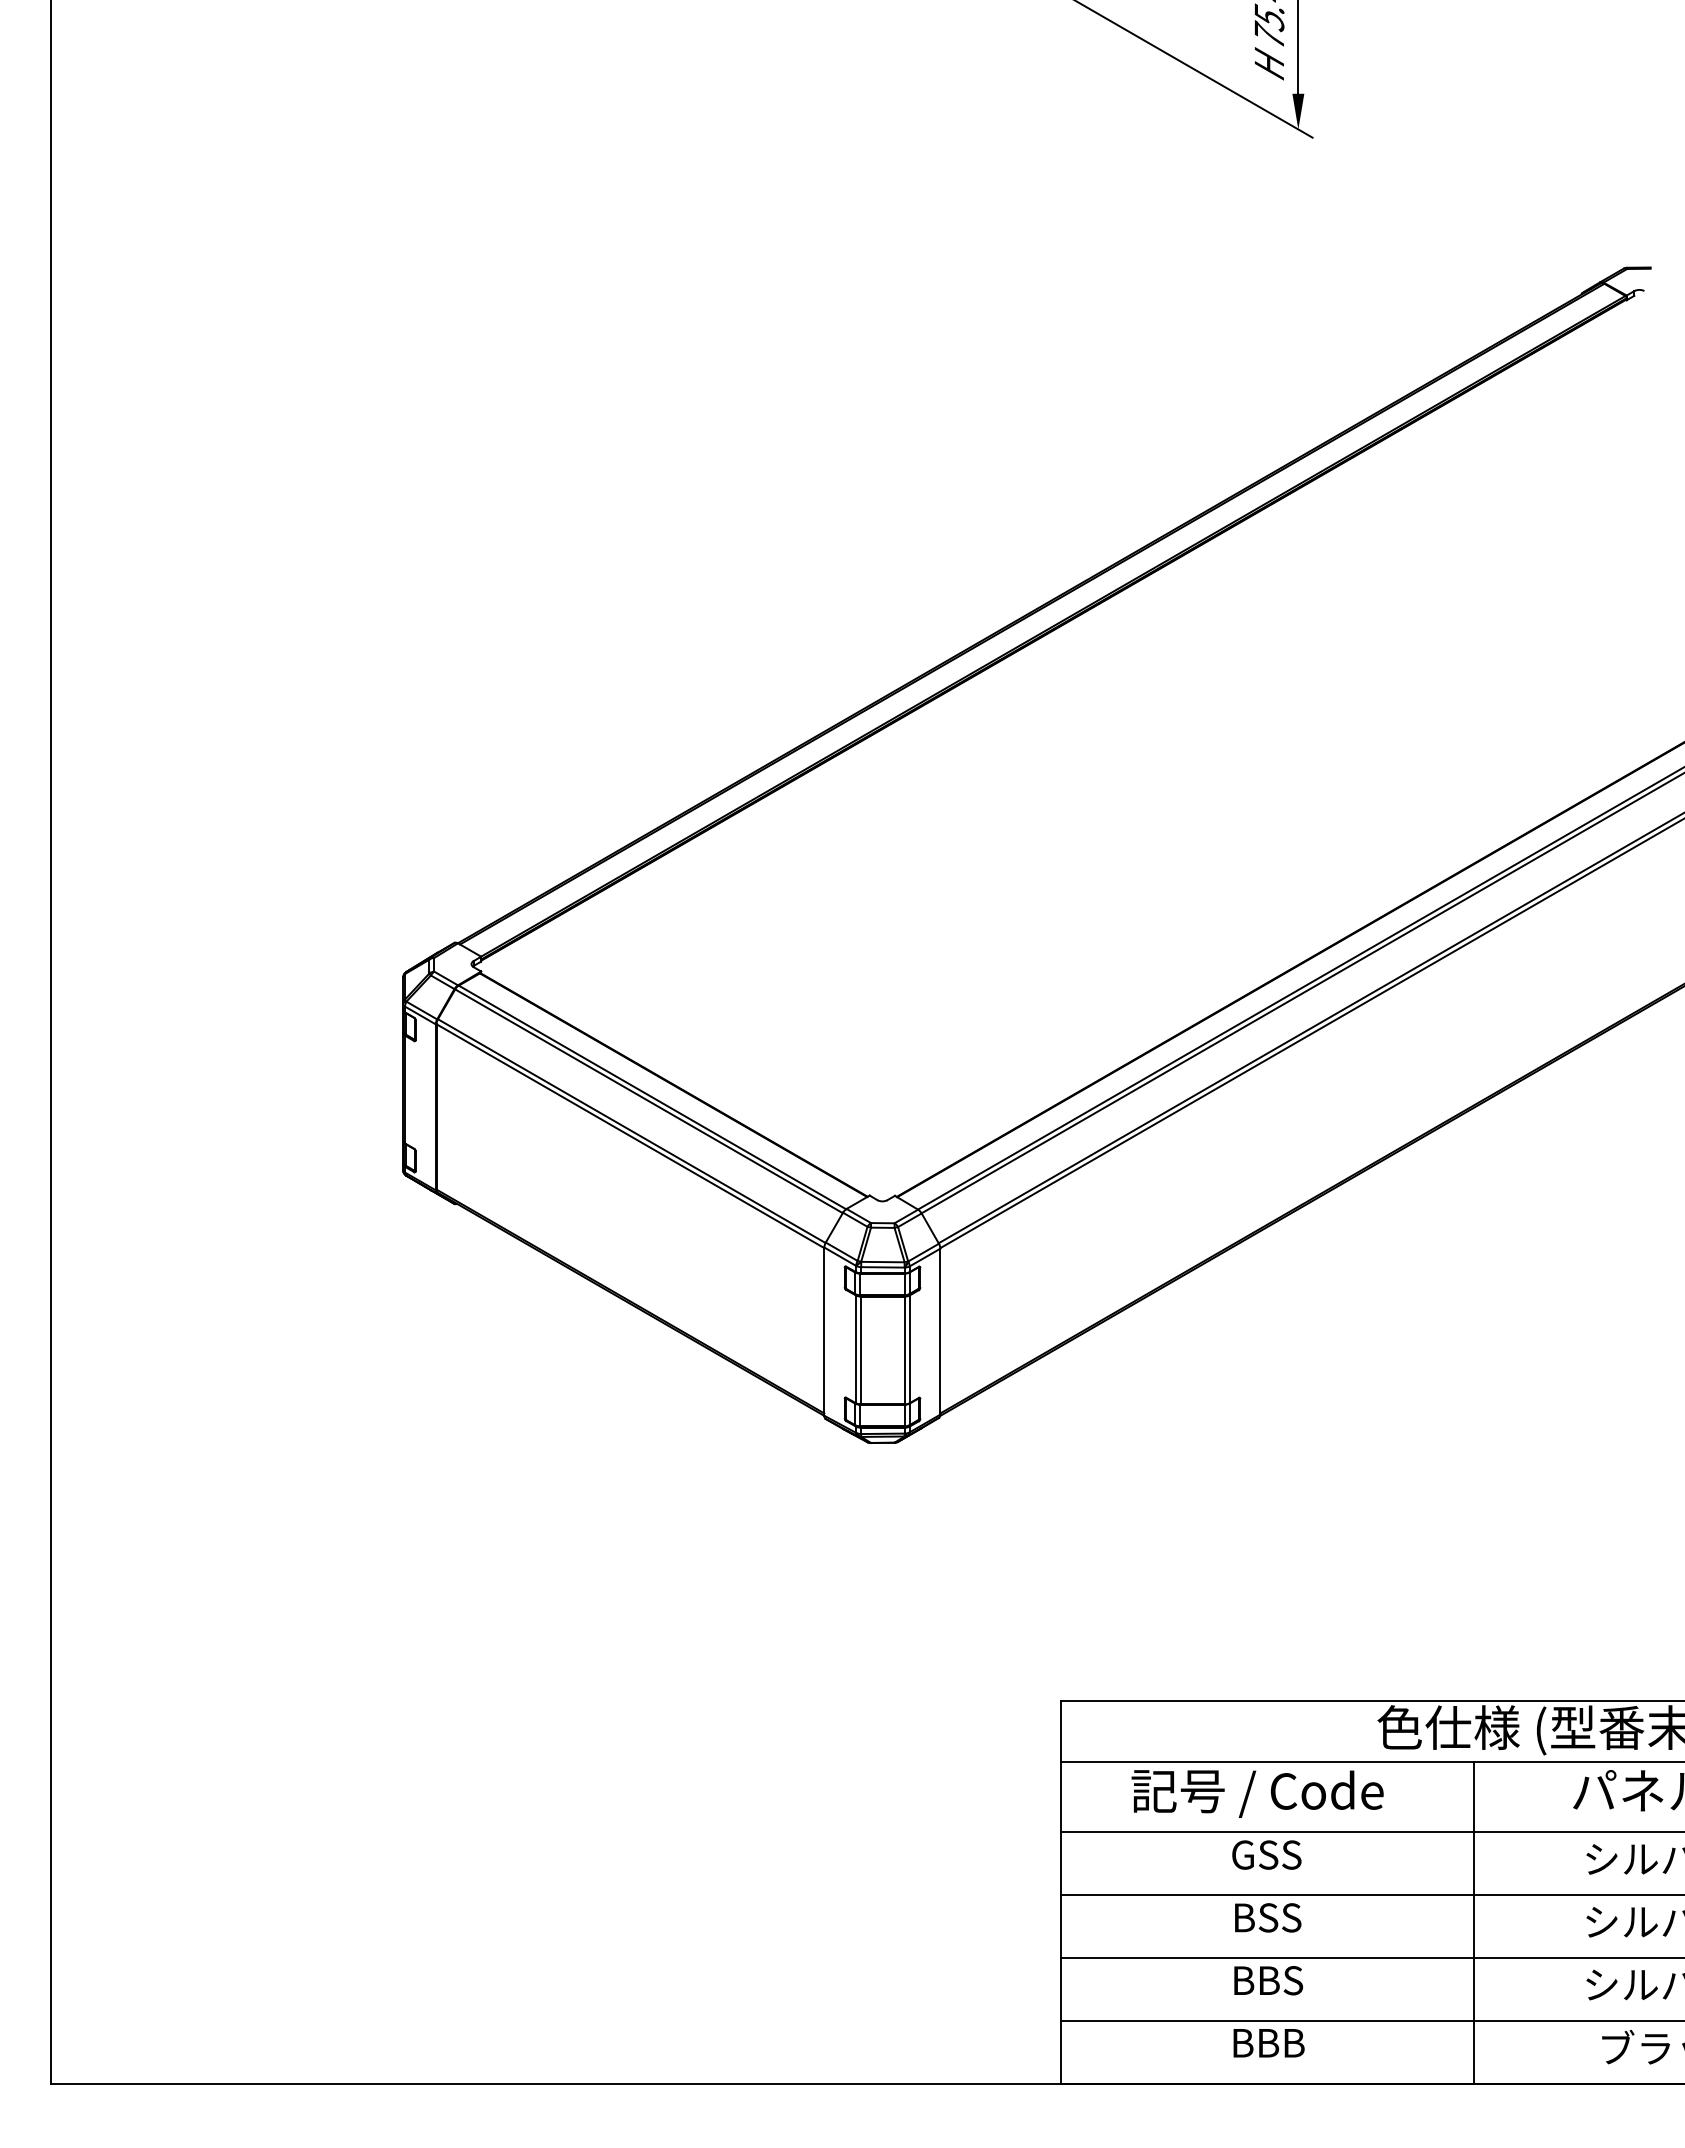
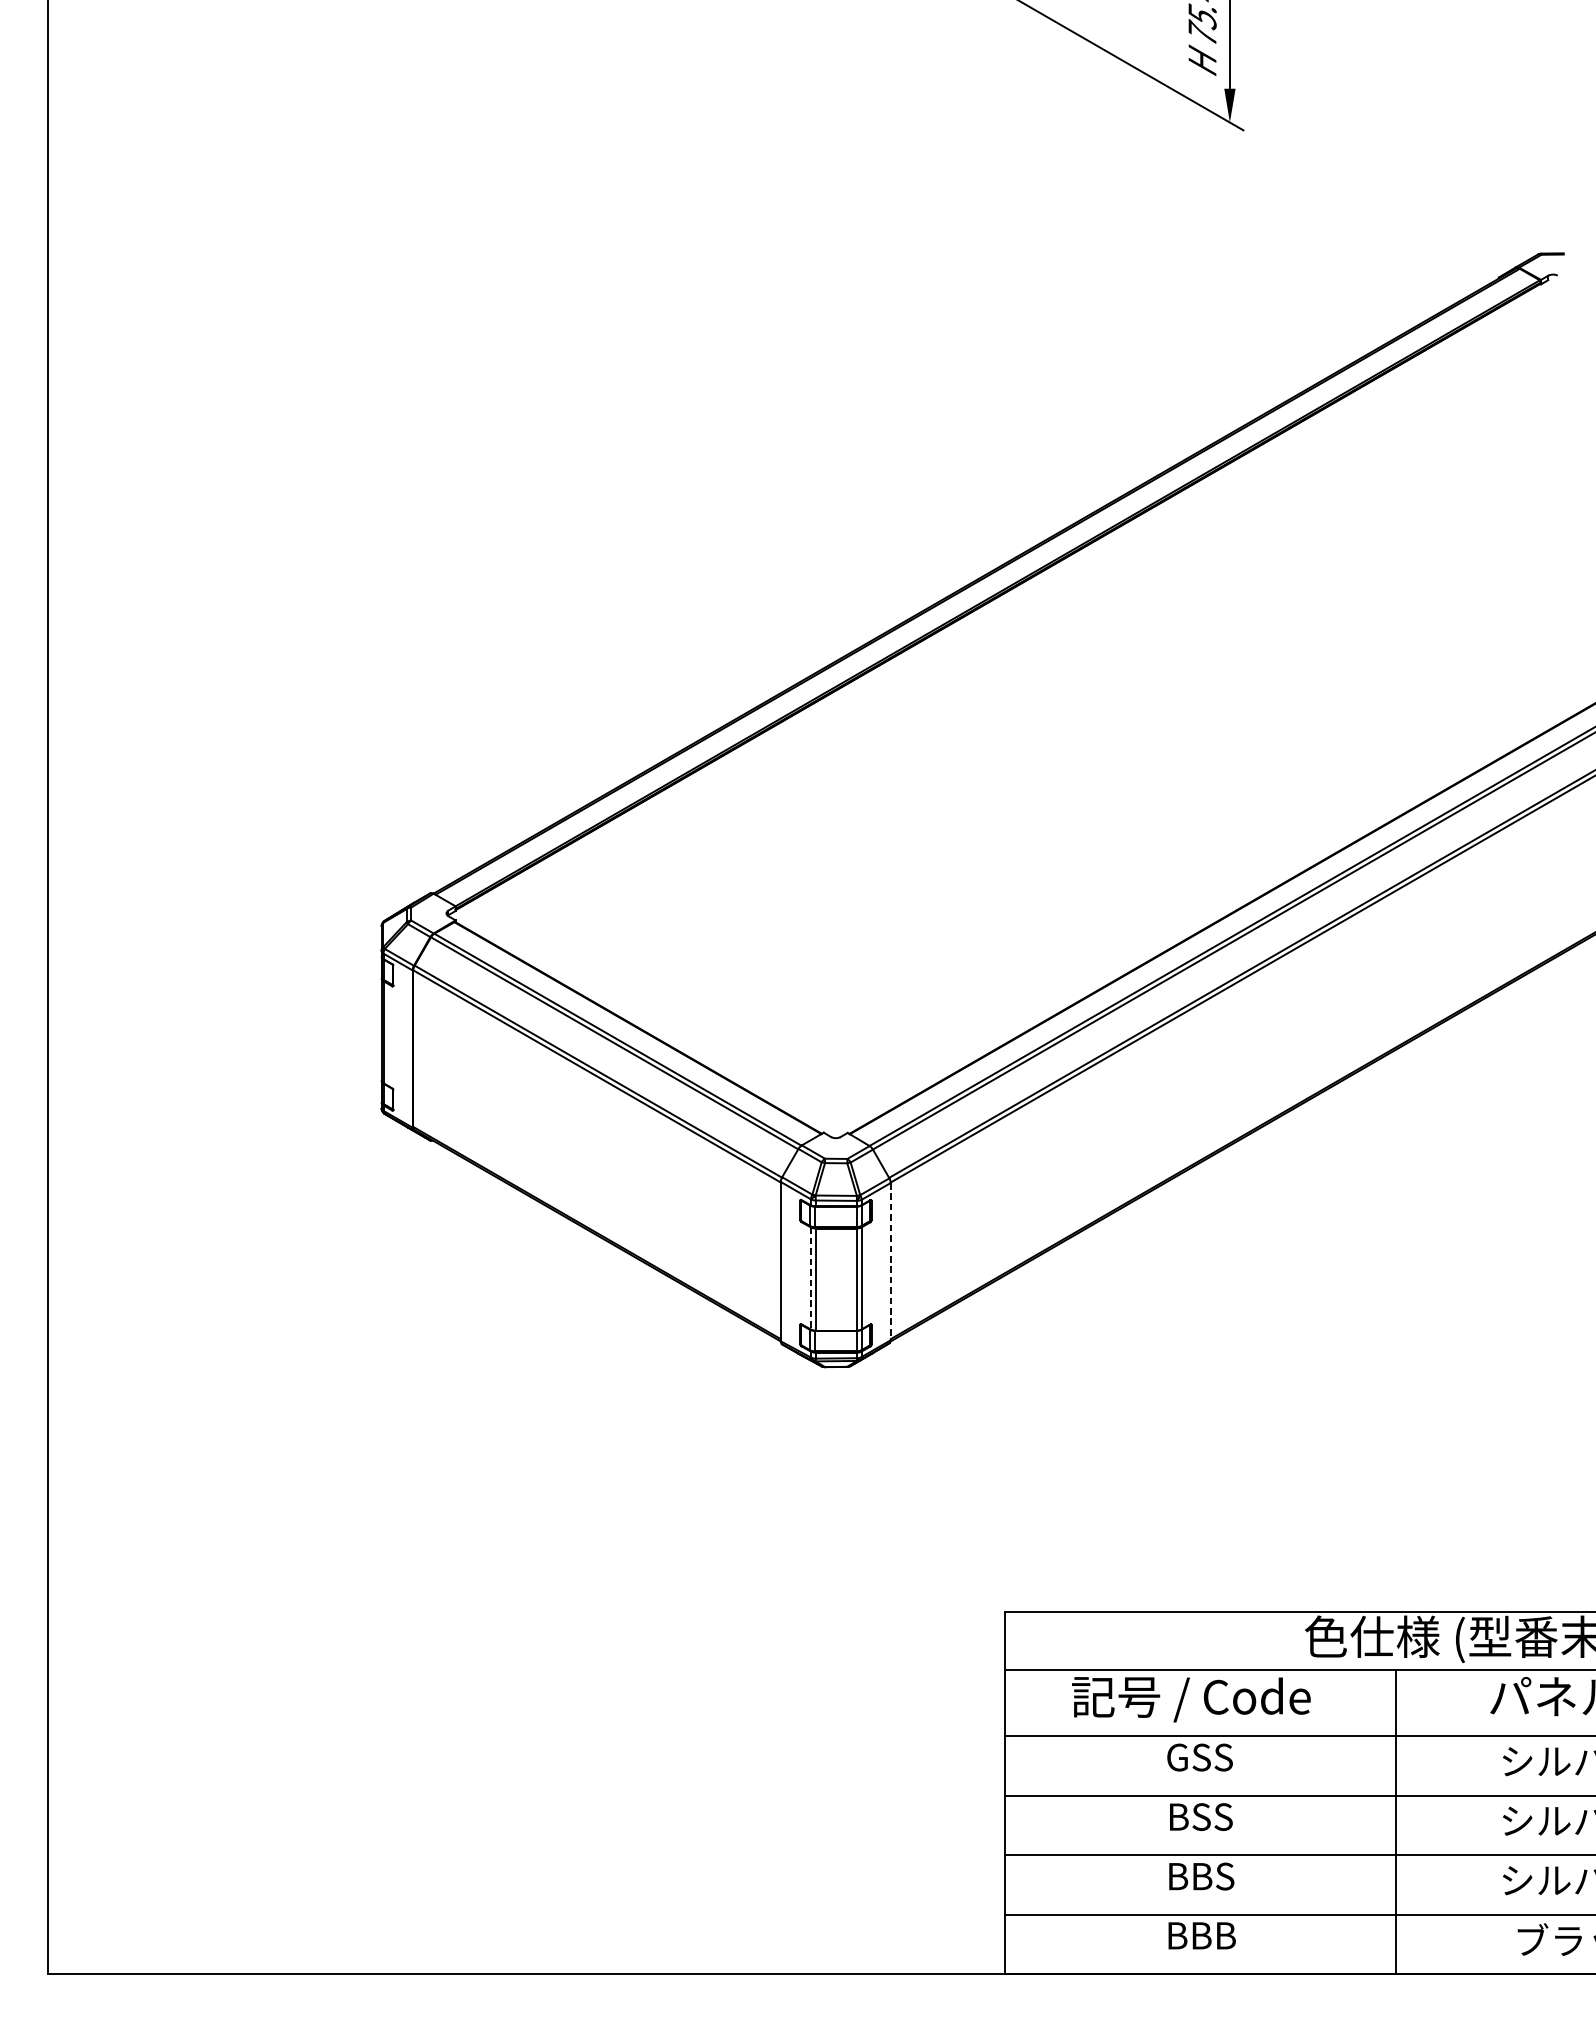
line: (940, 1331) -> (890, 1261), solid -> dashed
line: (856, 1349) -> (811, 1278), solid -> dashed

